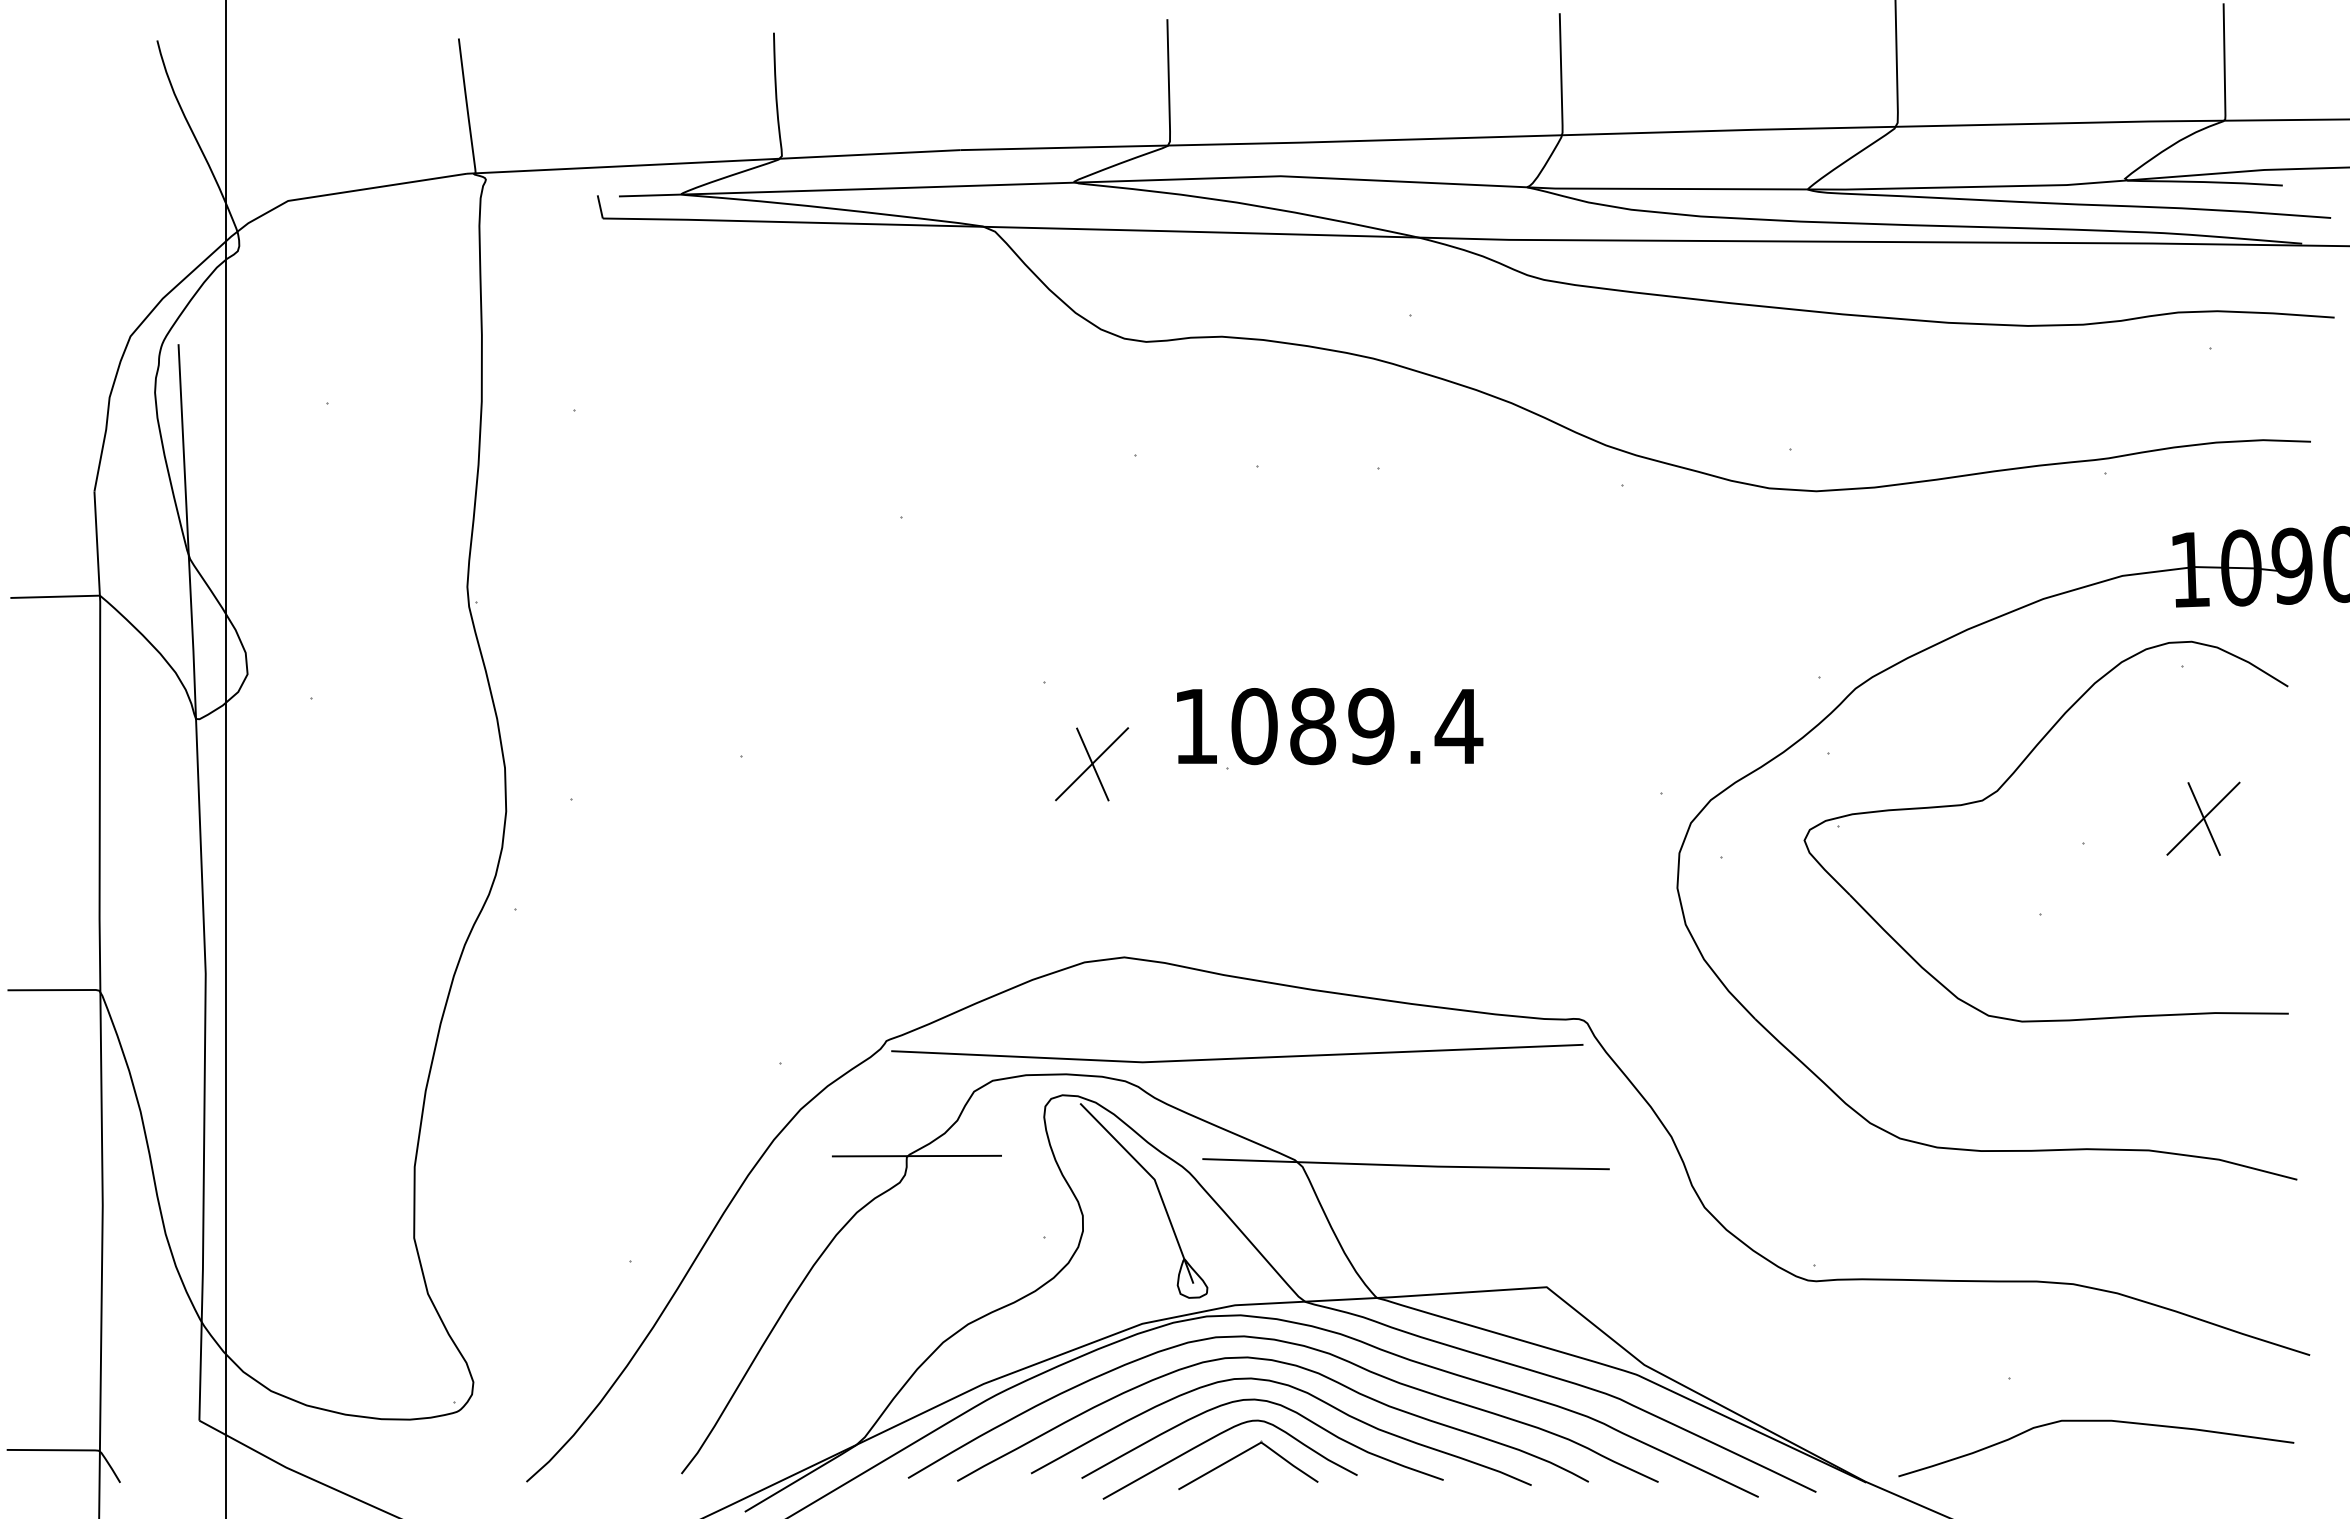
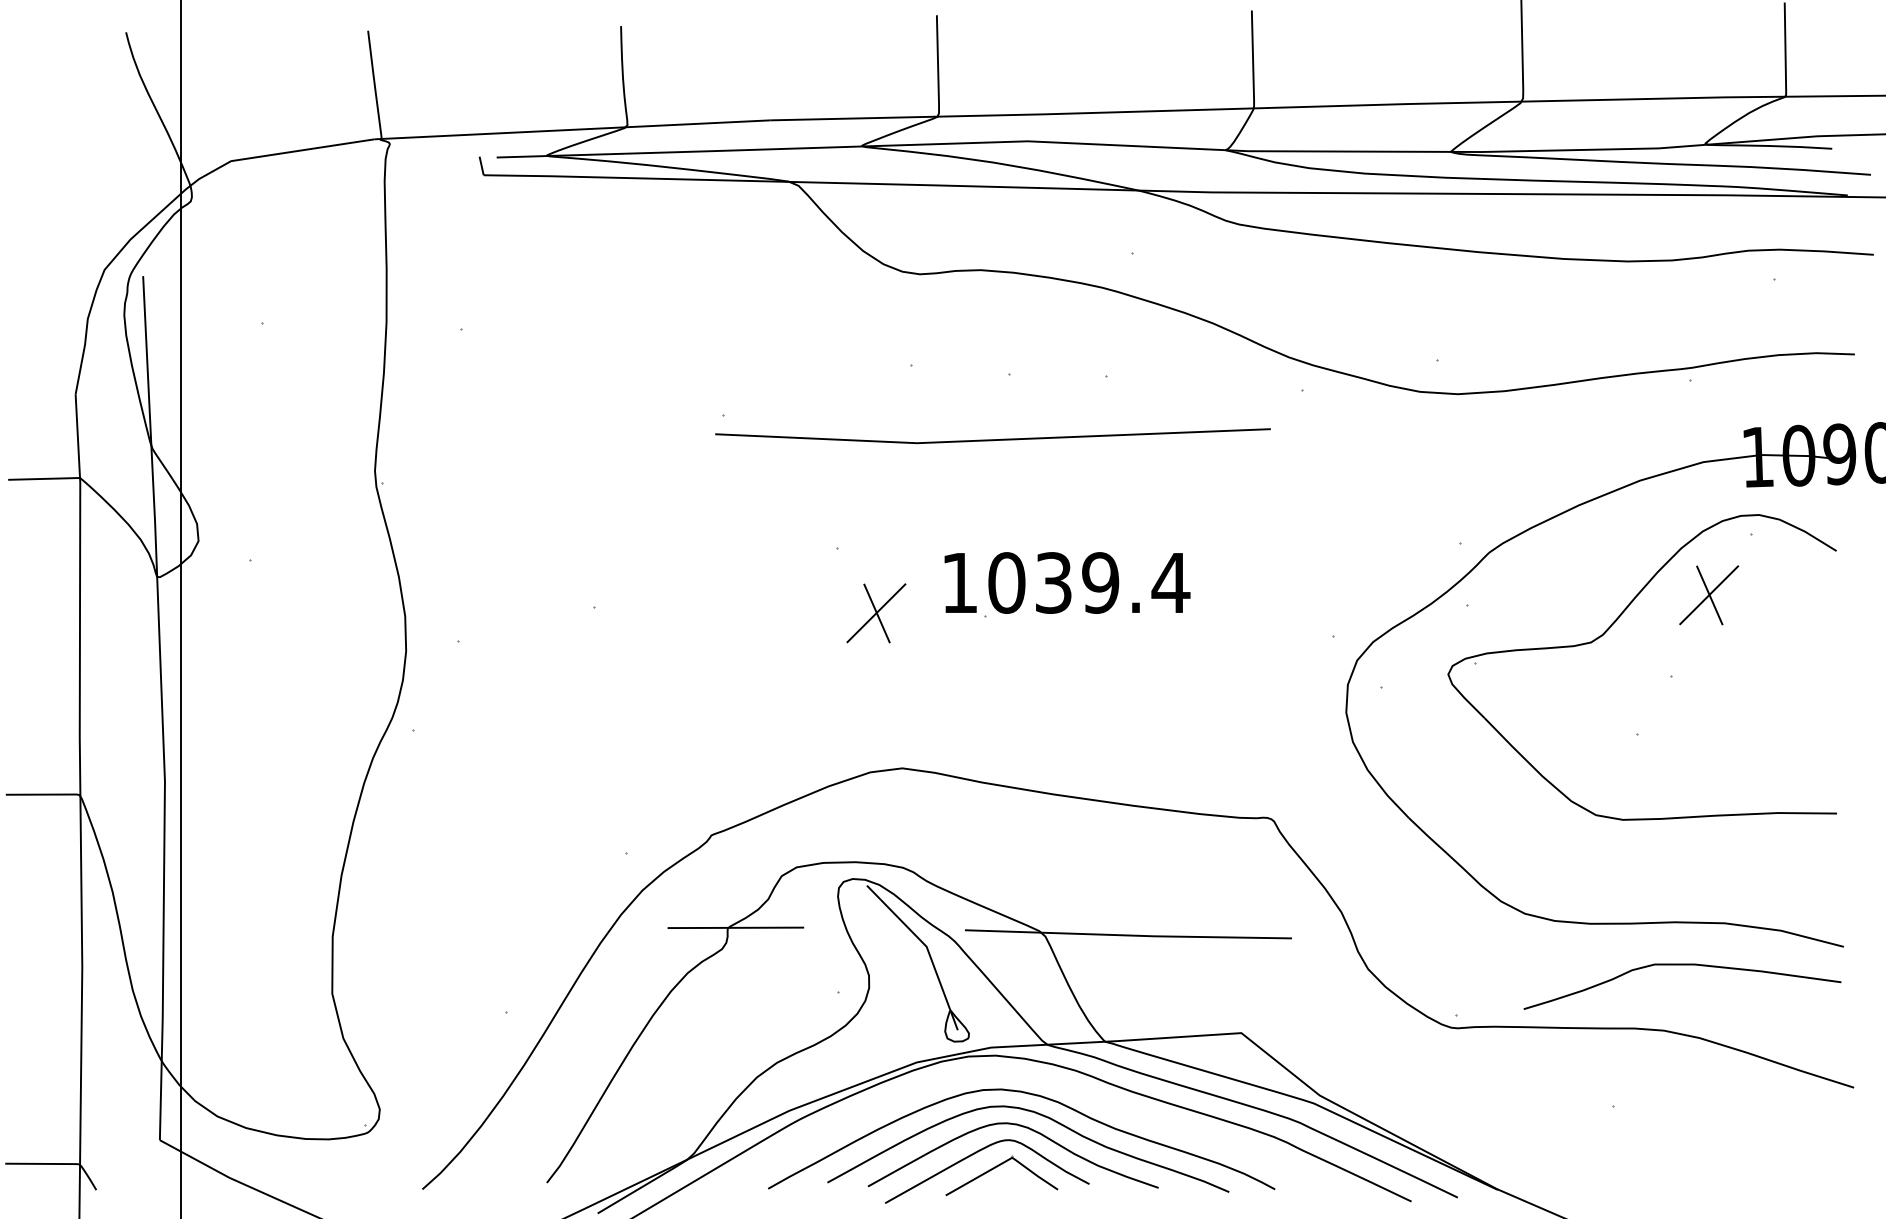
text: (1313, 726) -> (1054, 583), 1089.4 -> 1039.4
part: (2203, 818) -> (1709, 595), moved
line: (1237, 1057) -> (993, 439), moved
curve: (1296, 1345) -> (1040, 1079), removed
curve: (2096, 1421) -> (1682, 965), moved

